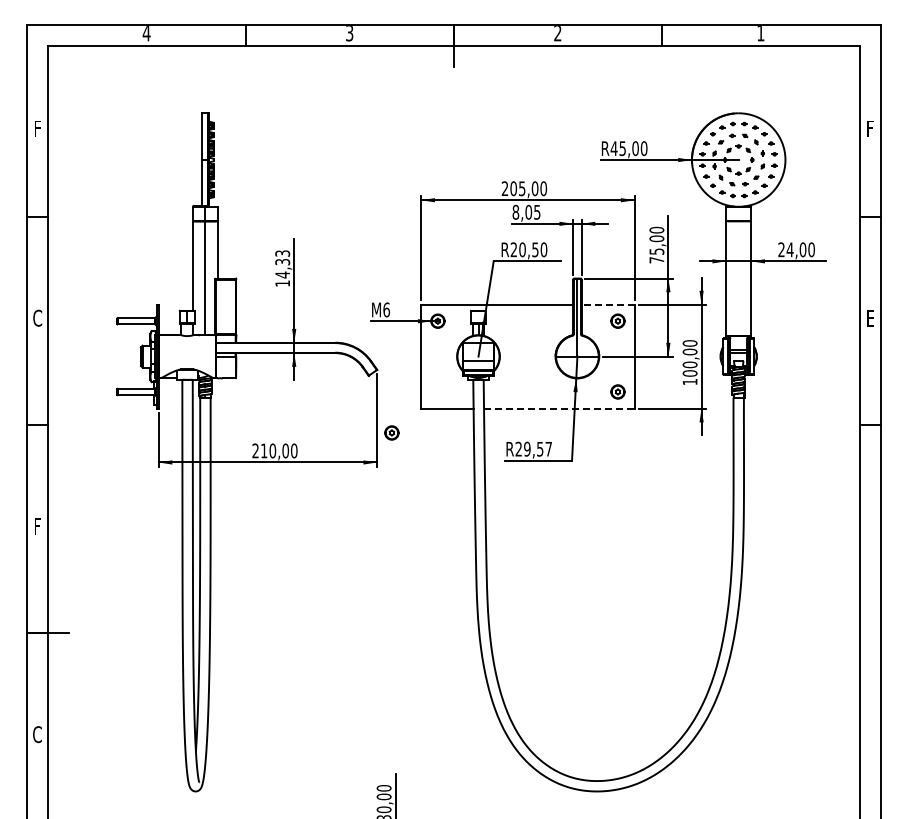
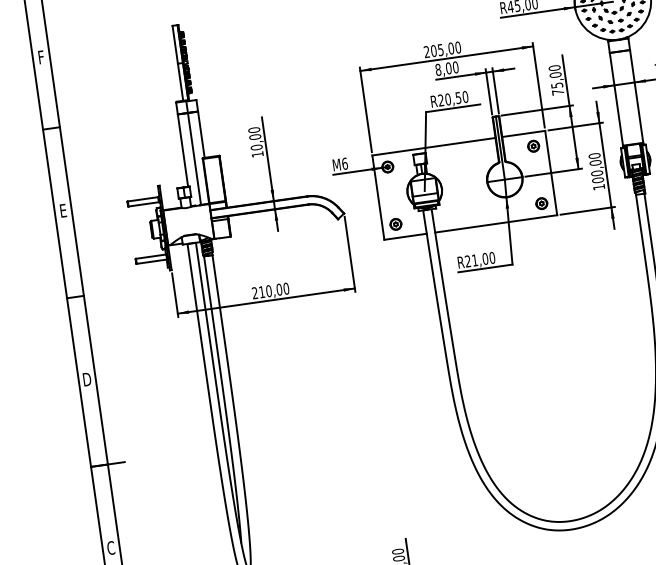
text: (537, 211) -> (455, 66), 8,05 -> 8,00
text: (282, 264) -> (255, 139), 14,33 -> 10,00
line: (608, 304) -> (524, 133), dashed -> solid
text: (37, 317) -> (63, 210), C -> E
line: (559, 408) -> (496, 223), dashed -> solid
part: (391, 432) -> (395, 224), moved
text: (538, 448) -> (483, 258), R29,57 -> R21,00
text: (37, 526) -> (87, 379), F -> D

